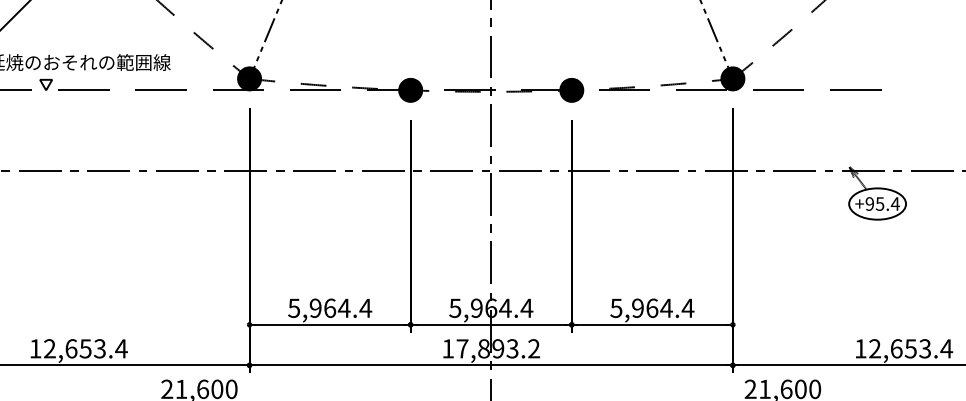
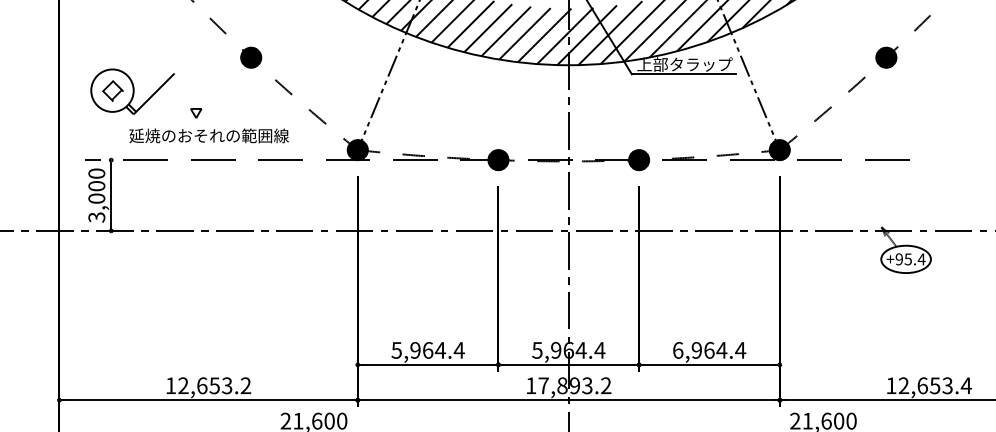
part: (46, 85) -> (196, 113), moved
text: (615, 308) -> (677, 350), 5,964.4 -> 6,964.4
text: (120, 348) -> (245, 385), 12,653.4 -> 12,653.2

